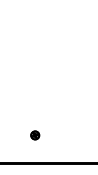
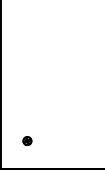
part: (35, 134) -> (27, 140), moved

